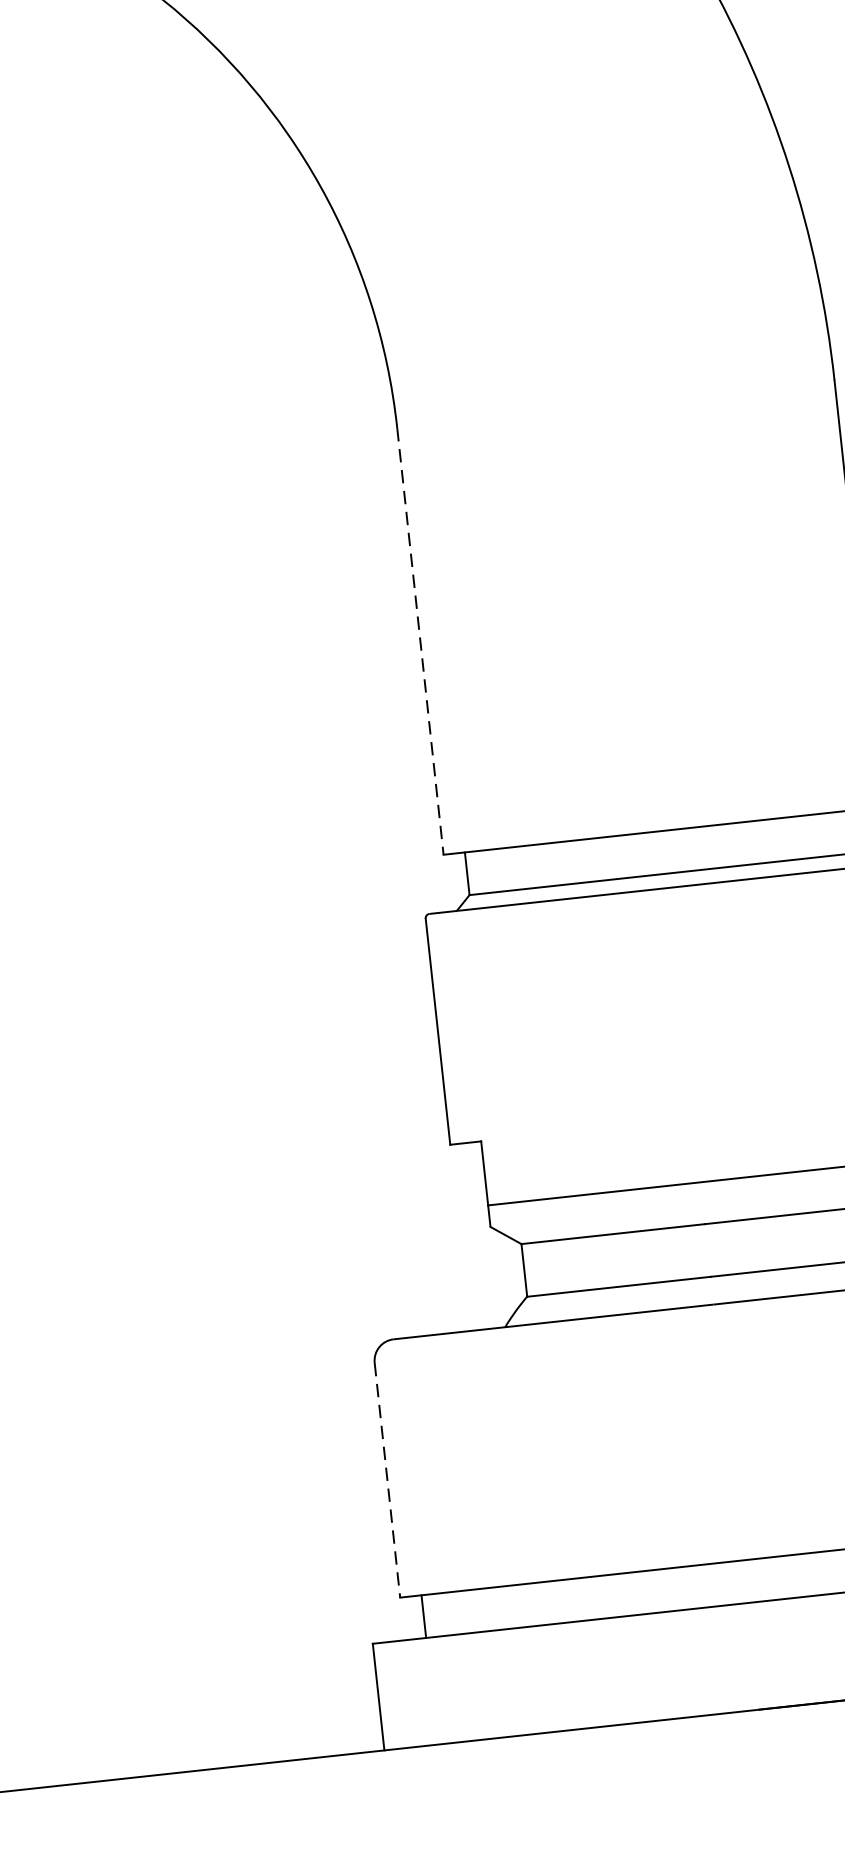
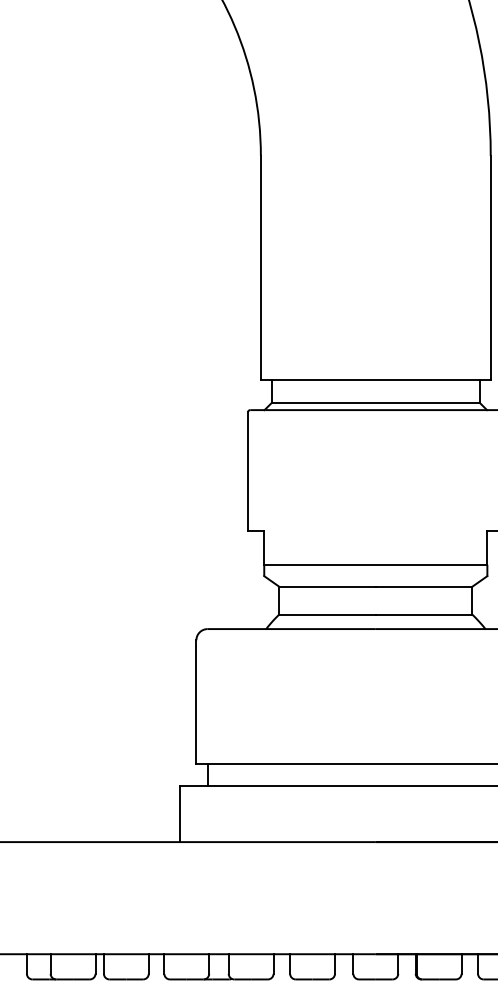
line: (419, 642) -> (260, 268), dashed -> solid
line: (387, 1479) -> (196, 701), dashed -> solid

